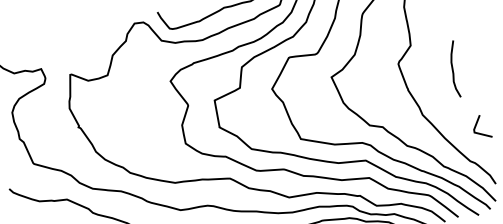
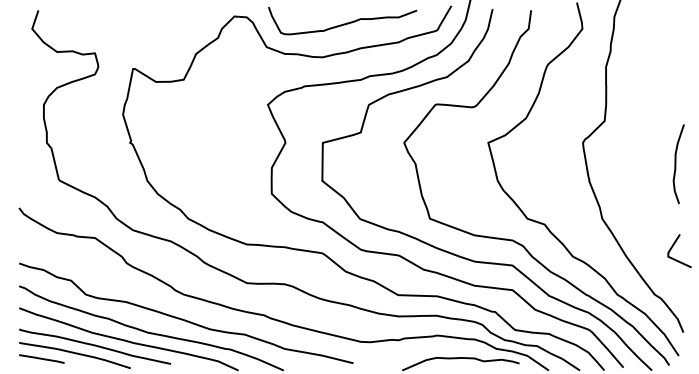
curve: (453, 69) -> (676, 164), moved

